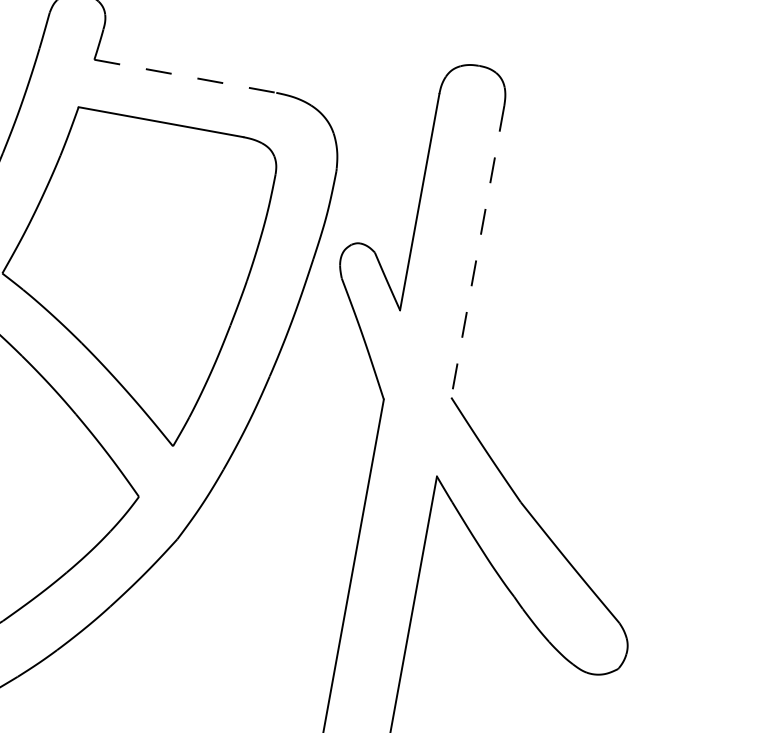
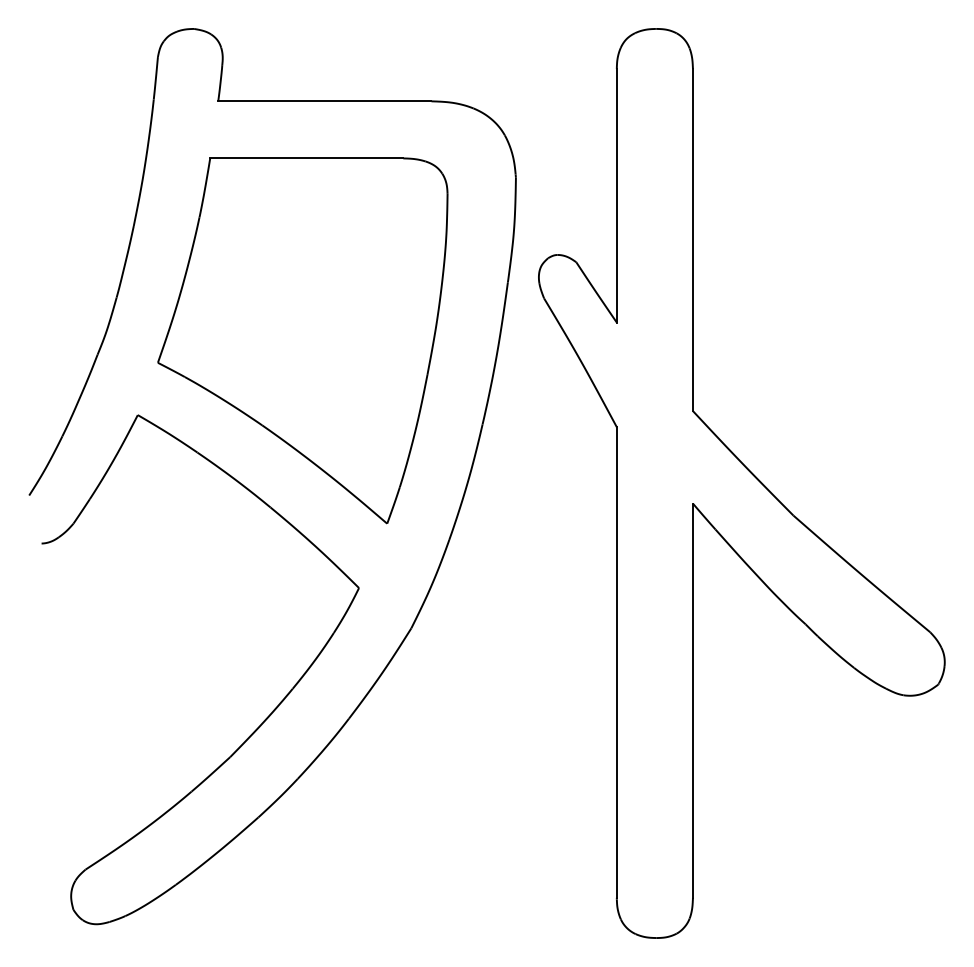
line: (184, 76) -> (324, 101), dashed -> solid
line: (477, 252) -> (692, 240), dashed -> solid

